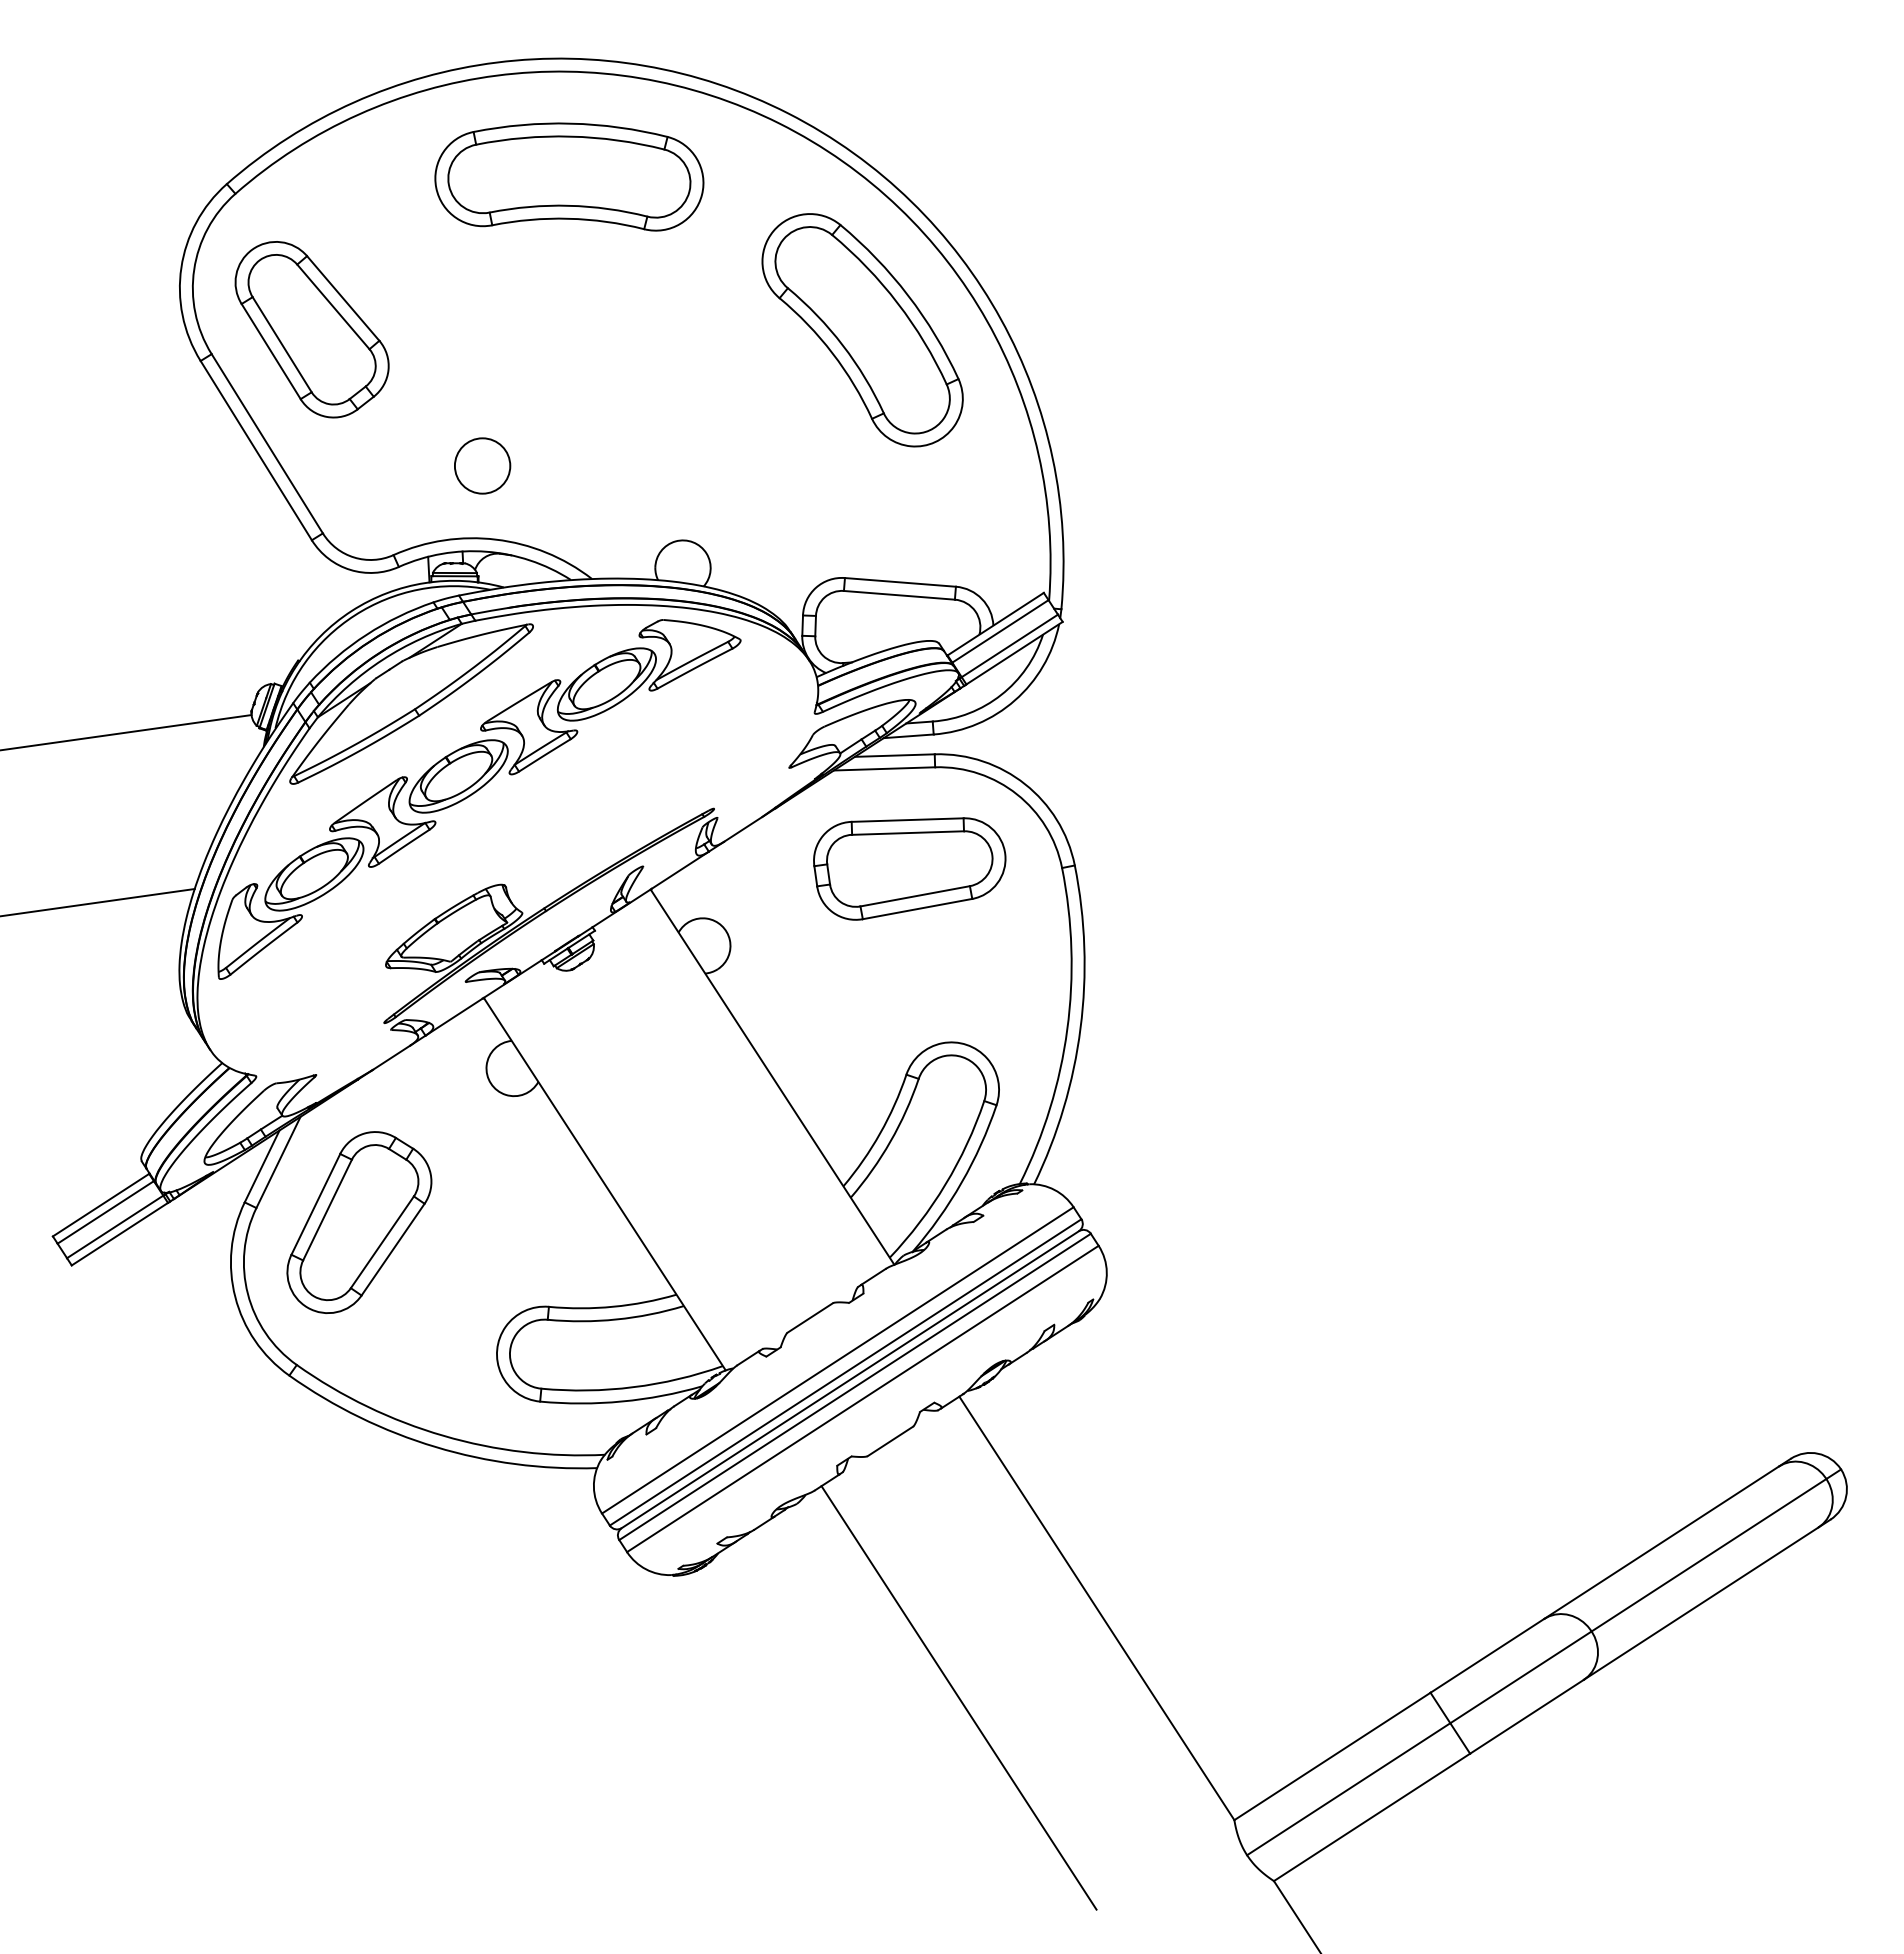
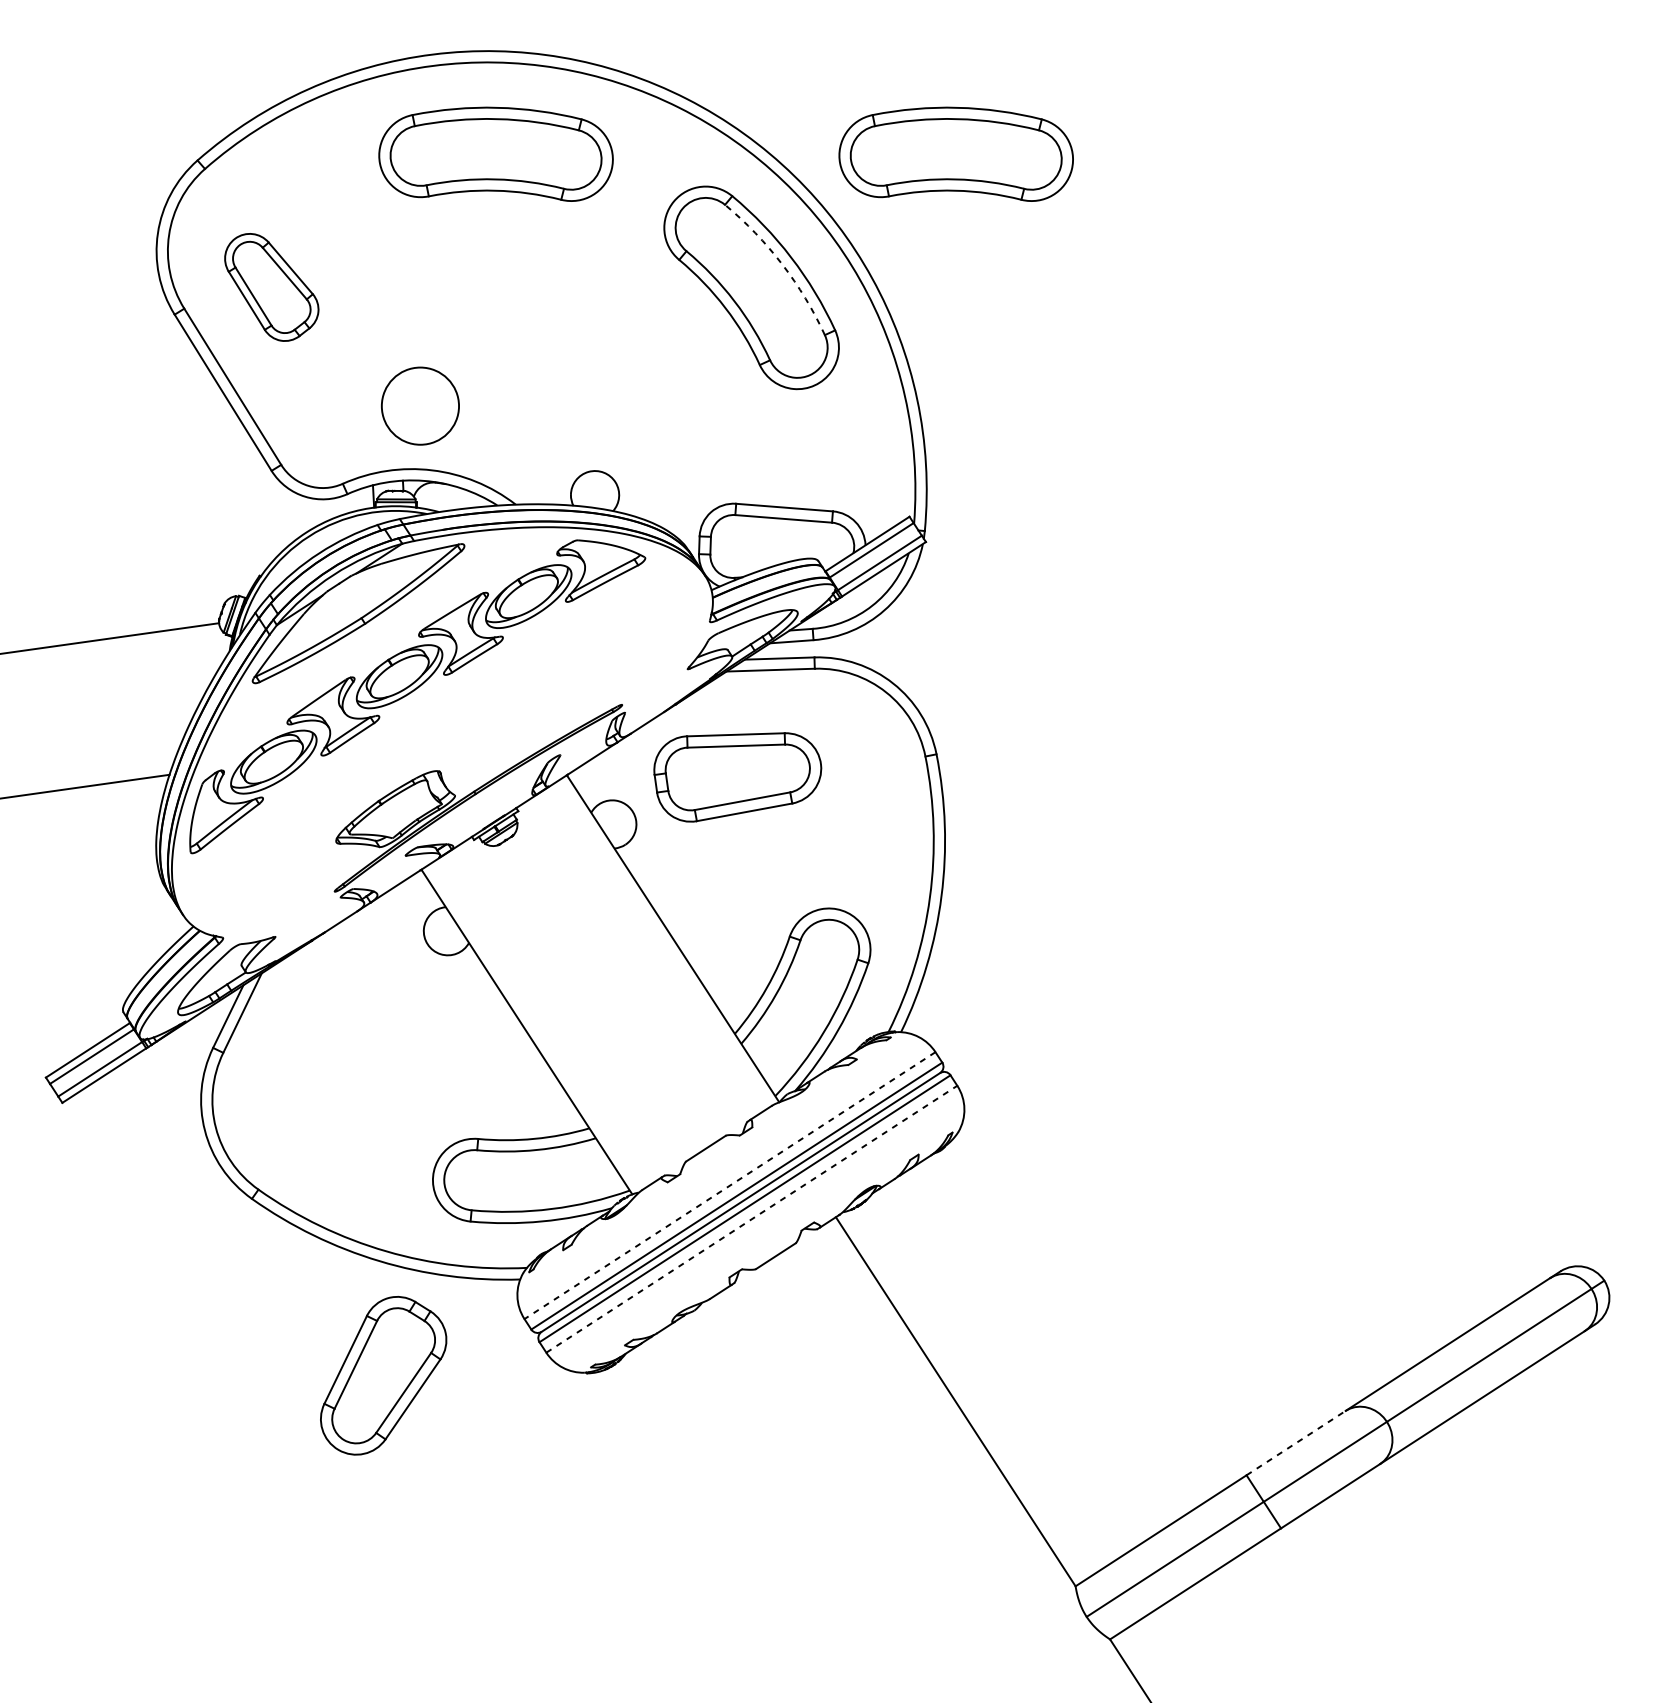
part: (1097, 176) -> (956, 153), added
arc: (897, 303) -> (782, 264), solid -> dashed
part: (311, 329) -> (271, 287), size x0.7
circle: (482, 465) -> (420, 405), size x1.6
part: (909, 868) -> (737, 776), moved
part: (359, 1222) -> (383, 1375), moved
line: (837, 1360) -> (729, 1185), solid -> dashed
line: (863, 1398) -> (752, 1218), solid -> dashed
line: (1487, 1655) -> (1296, 1442), solid -> dashed
line: (958, 1697) -> (835, 1479), removed

